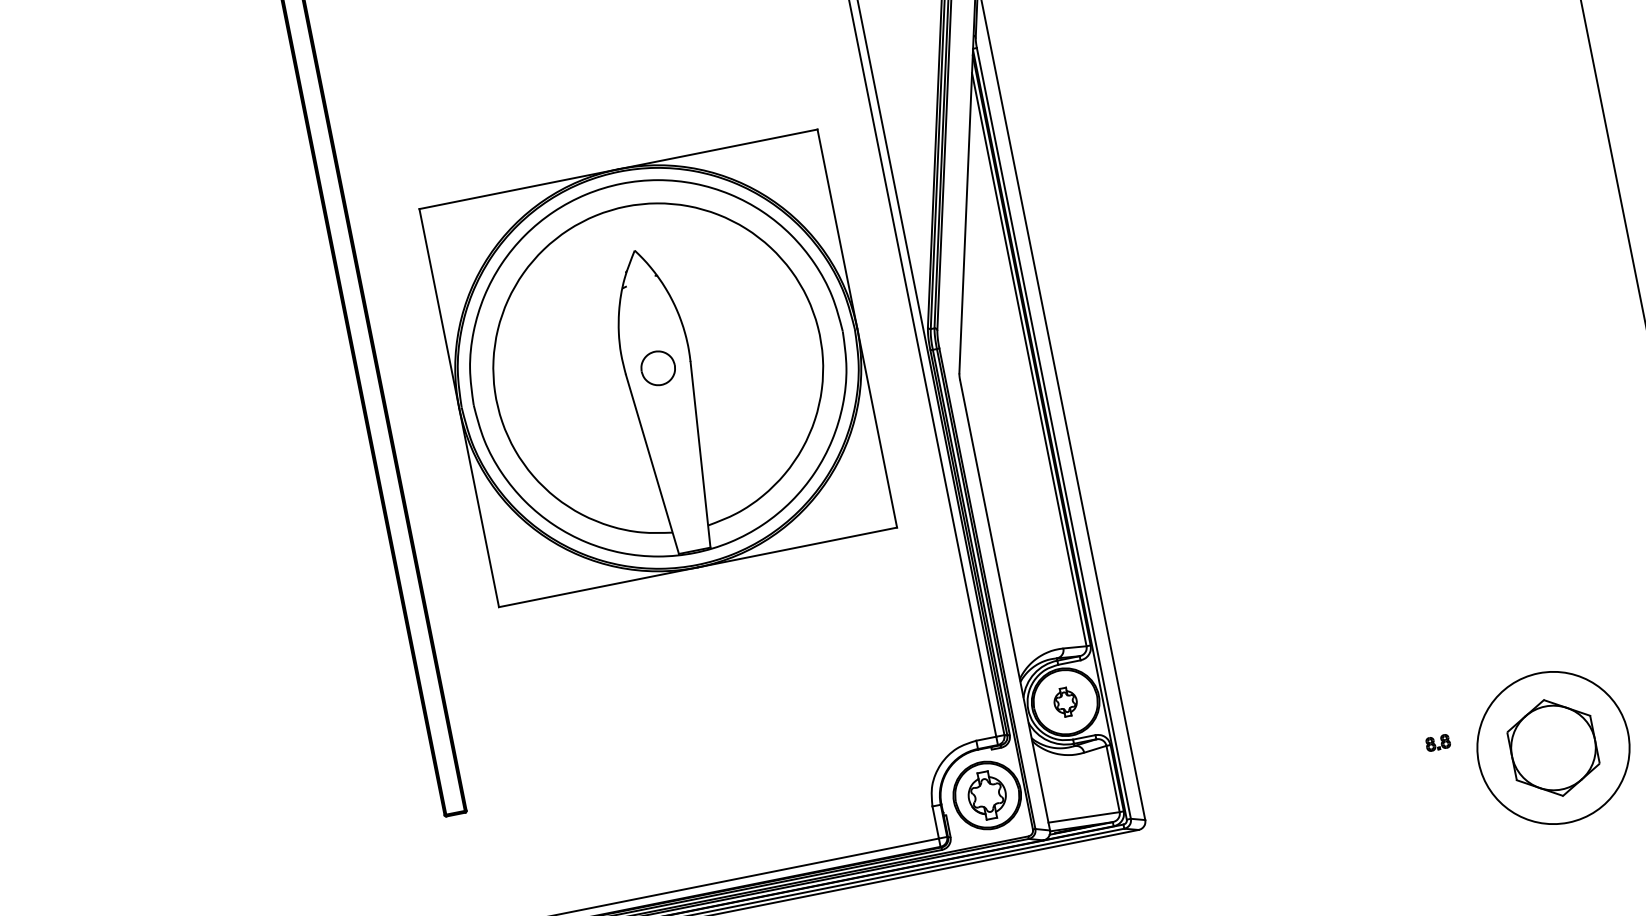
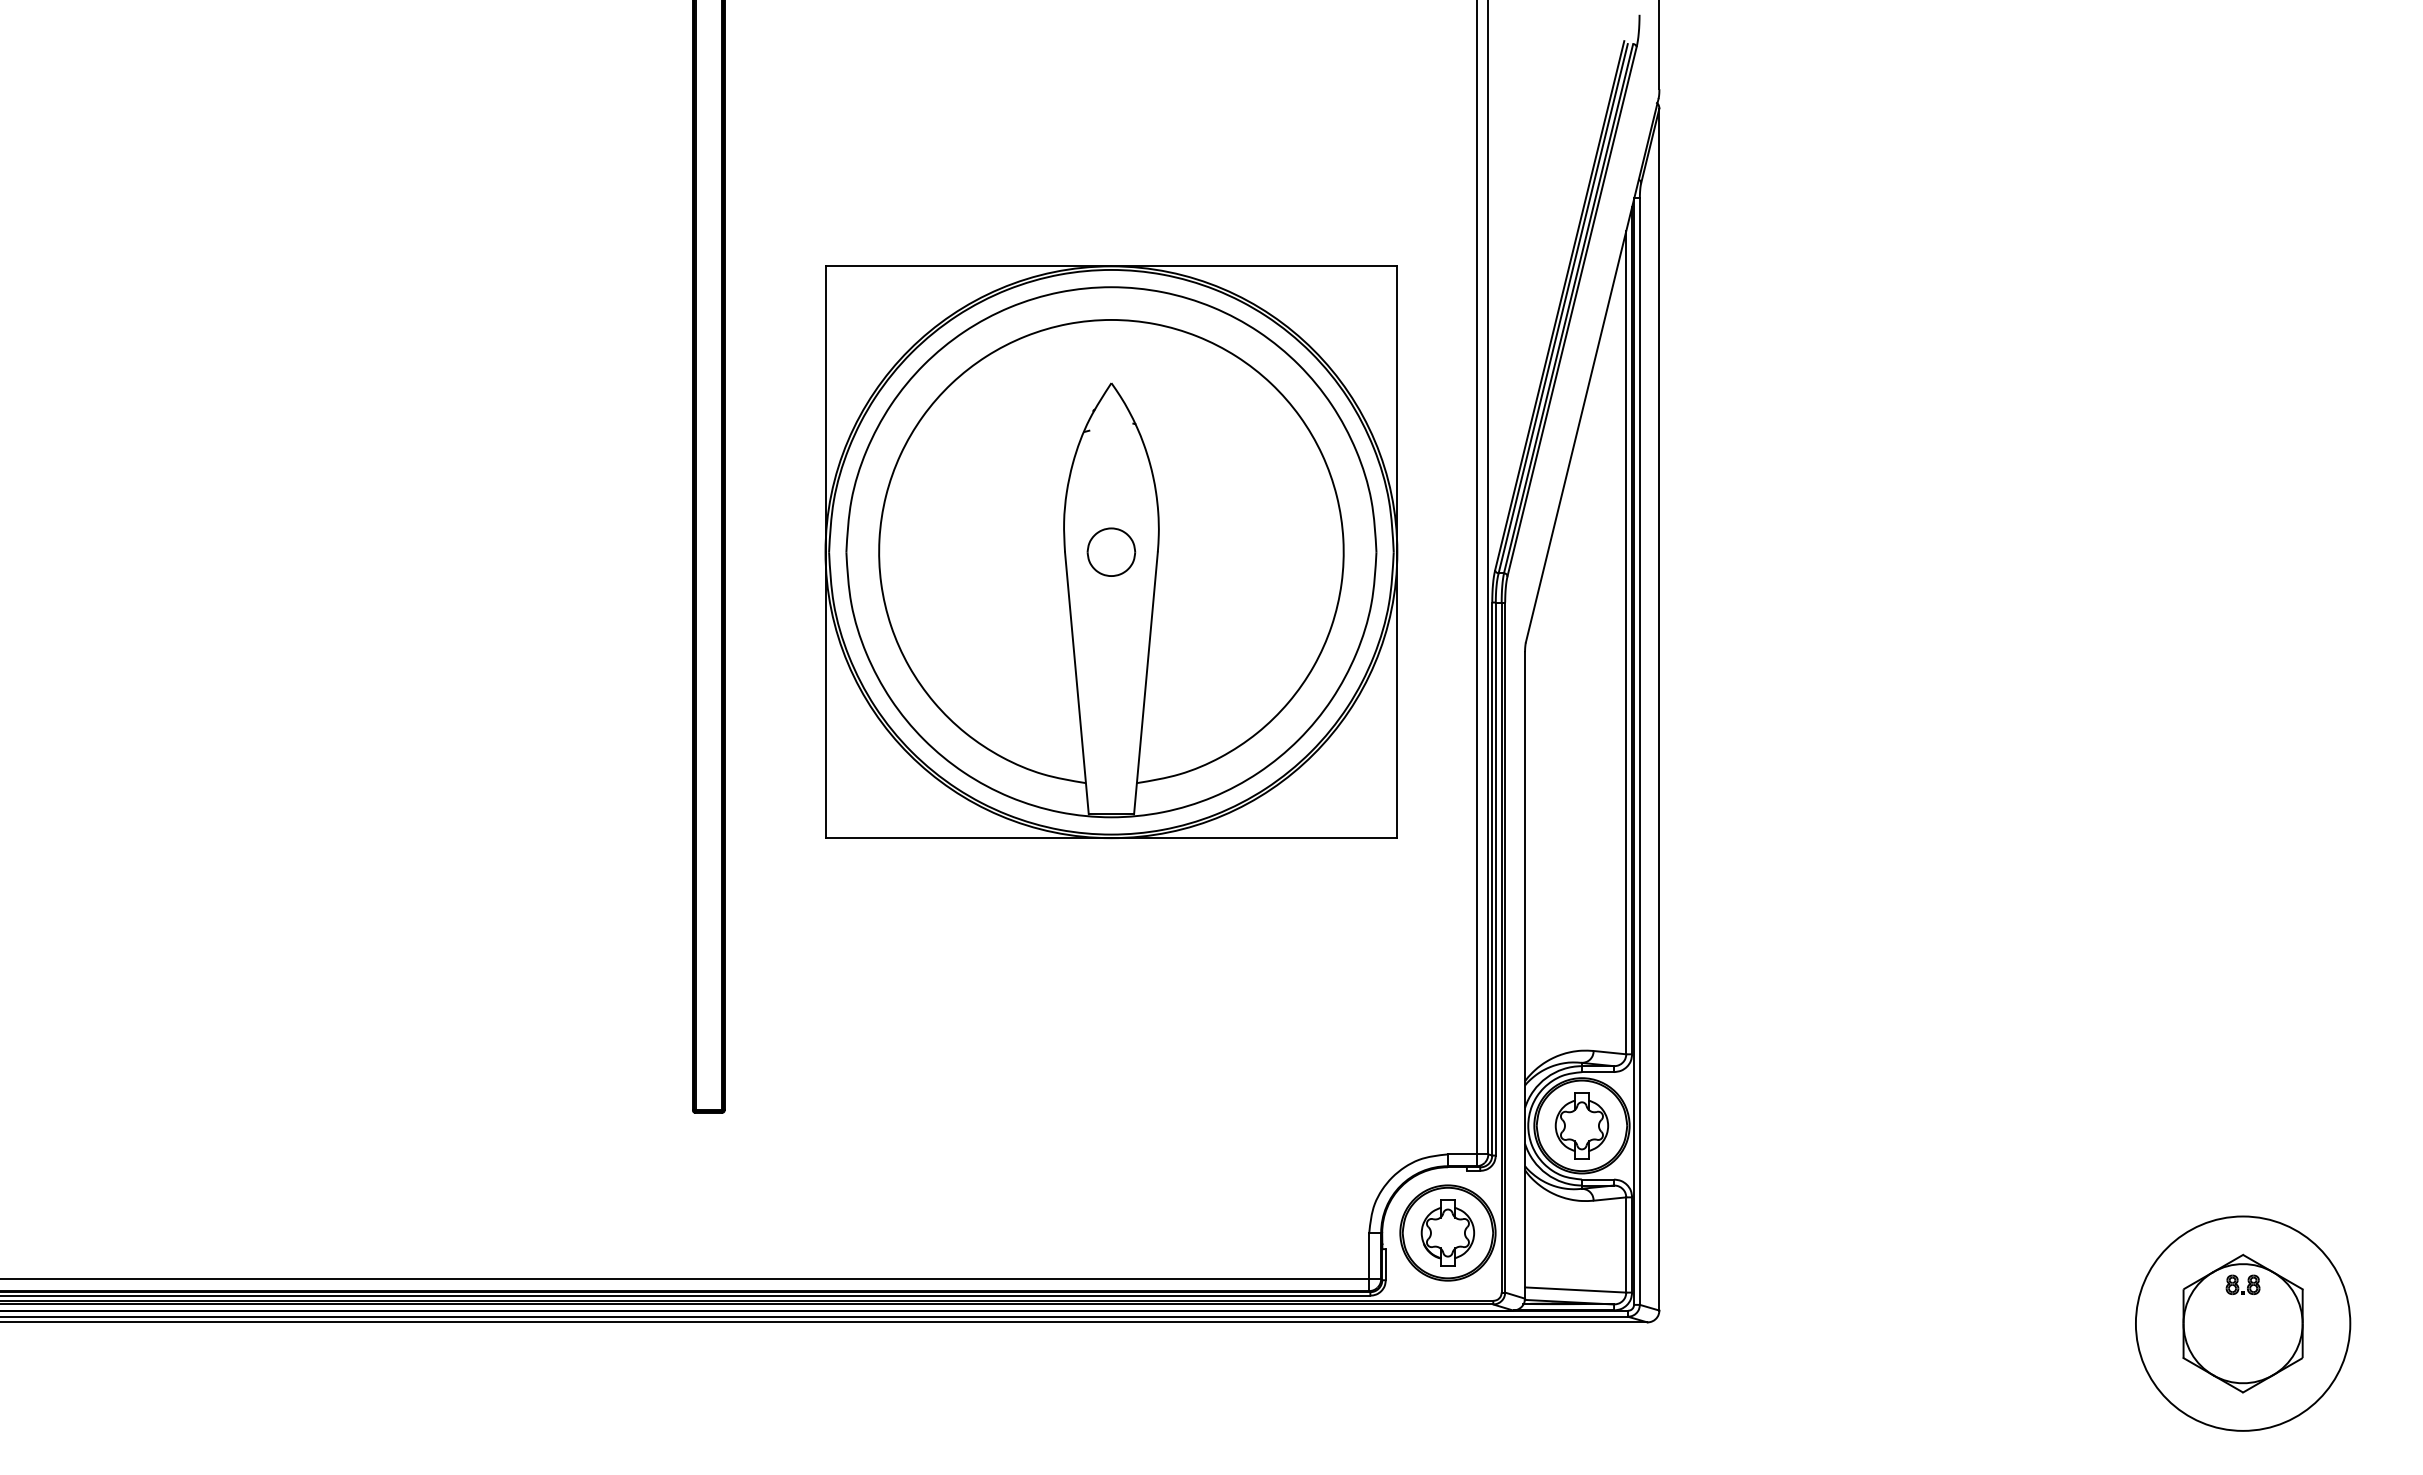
part: (1065, 702) -> (1581, 1125), size x1.67
part: (1437, 742) -> (2242, 1284), moved

